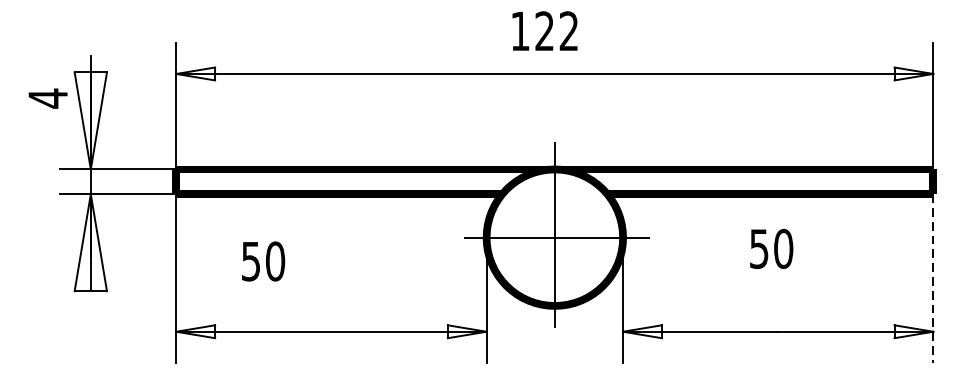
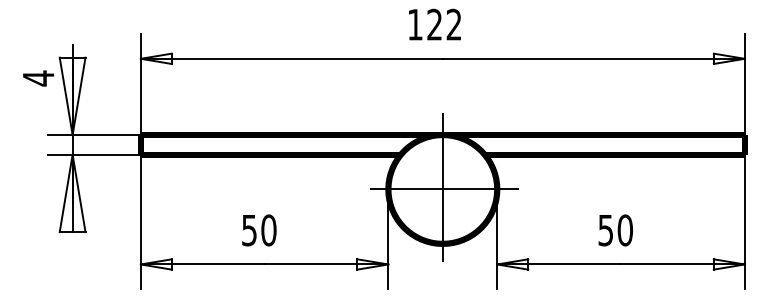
text: (771, 249) -> (615, 230), moved
text: (263, 261) -> (259, 230), moved
line: (933, 279) -> (744, 222), dashed -> solid

